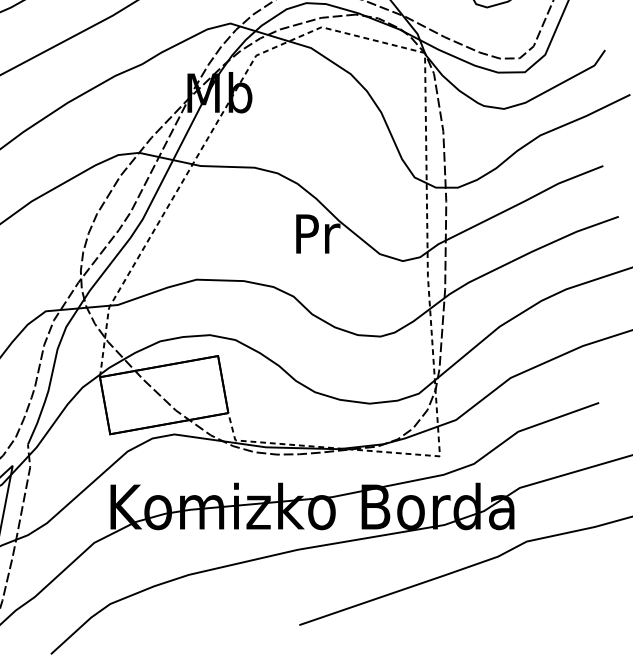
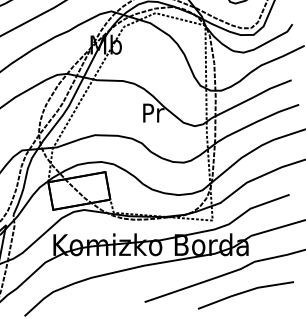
line: (503, 607) -> (243, 293), added

